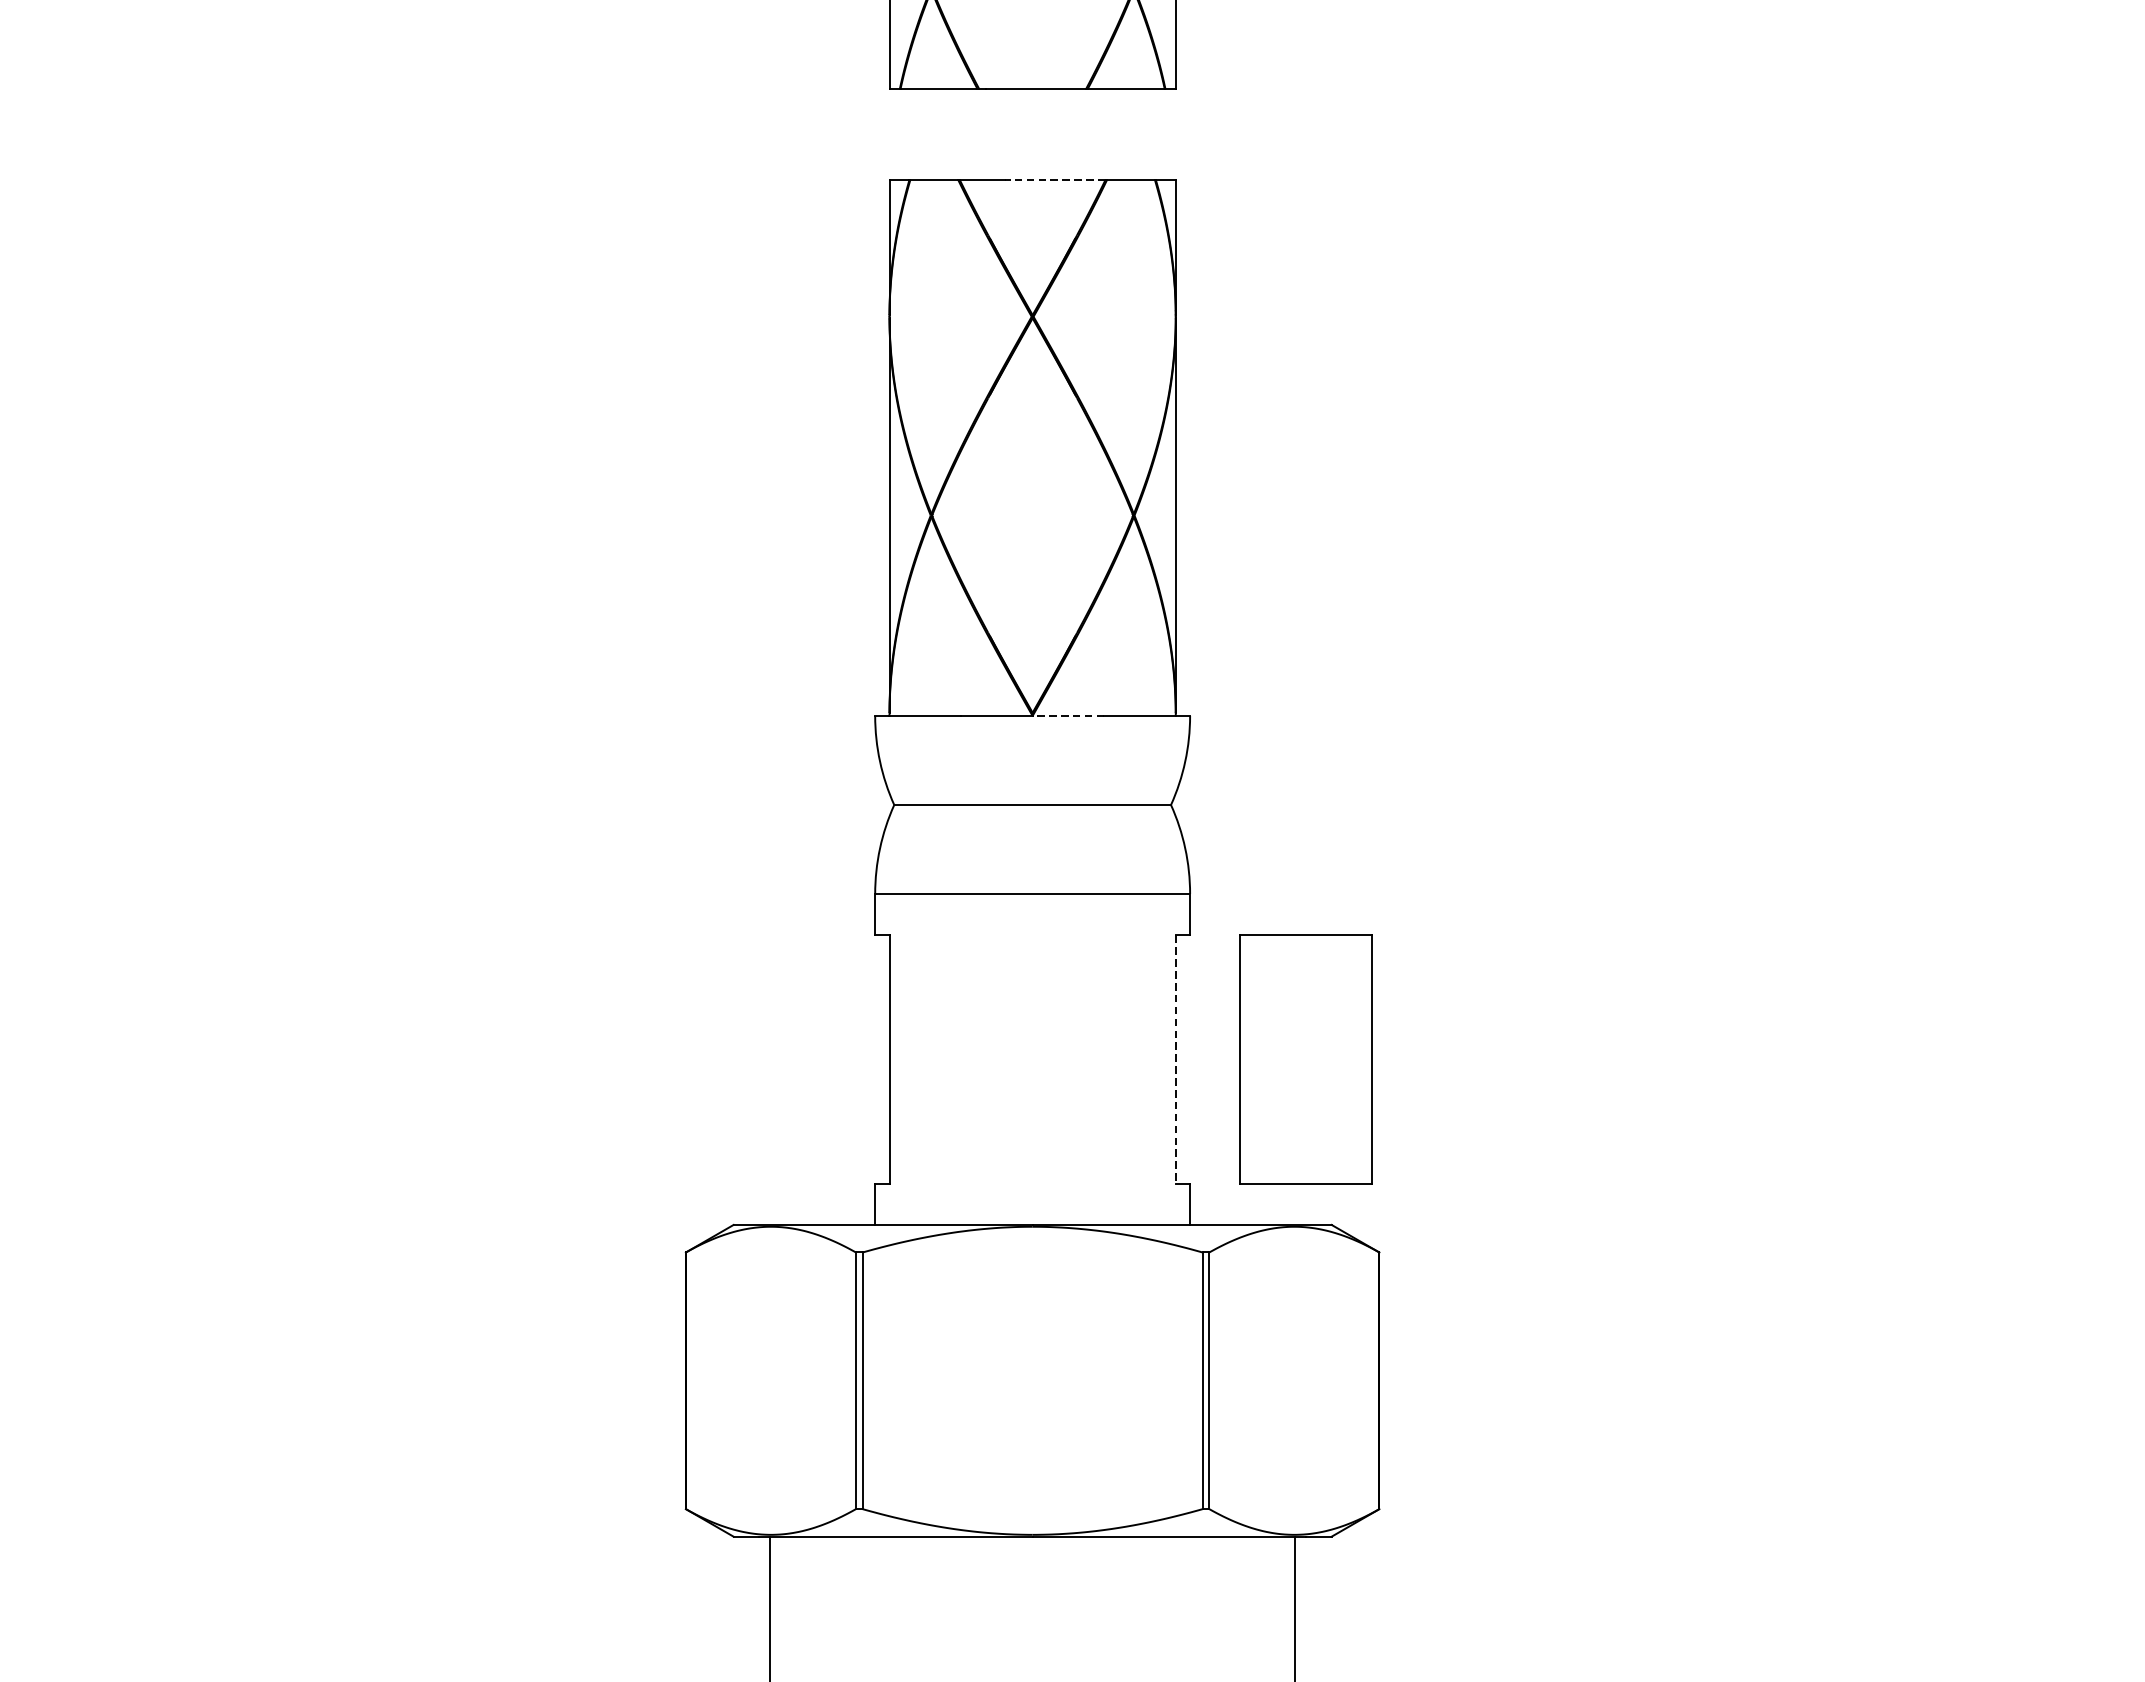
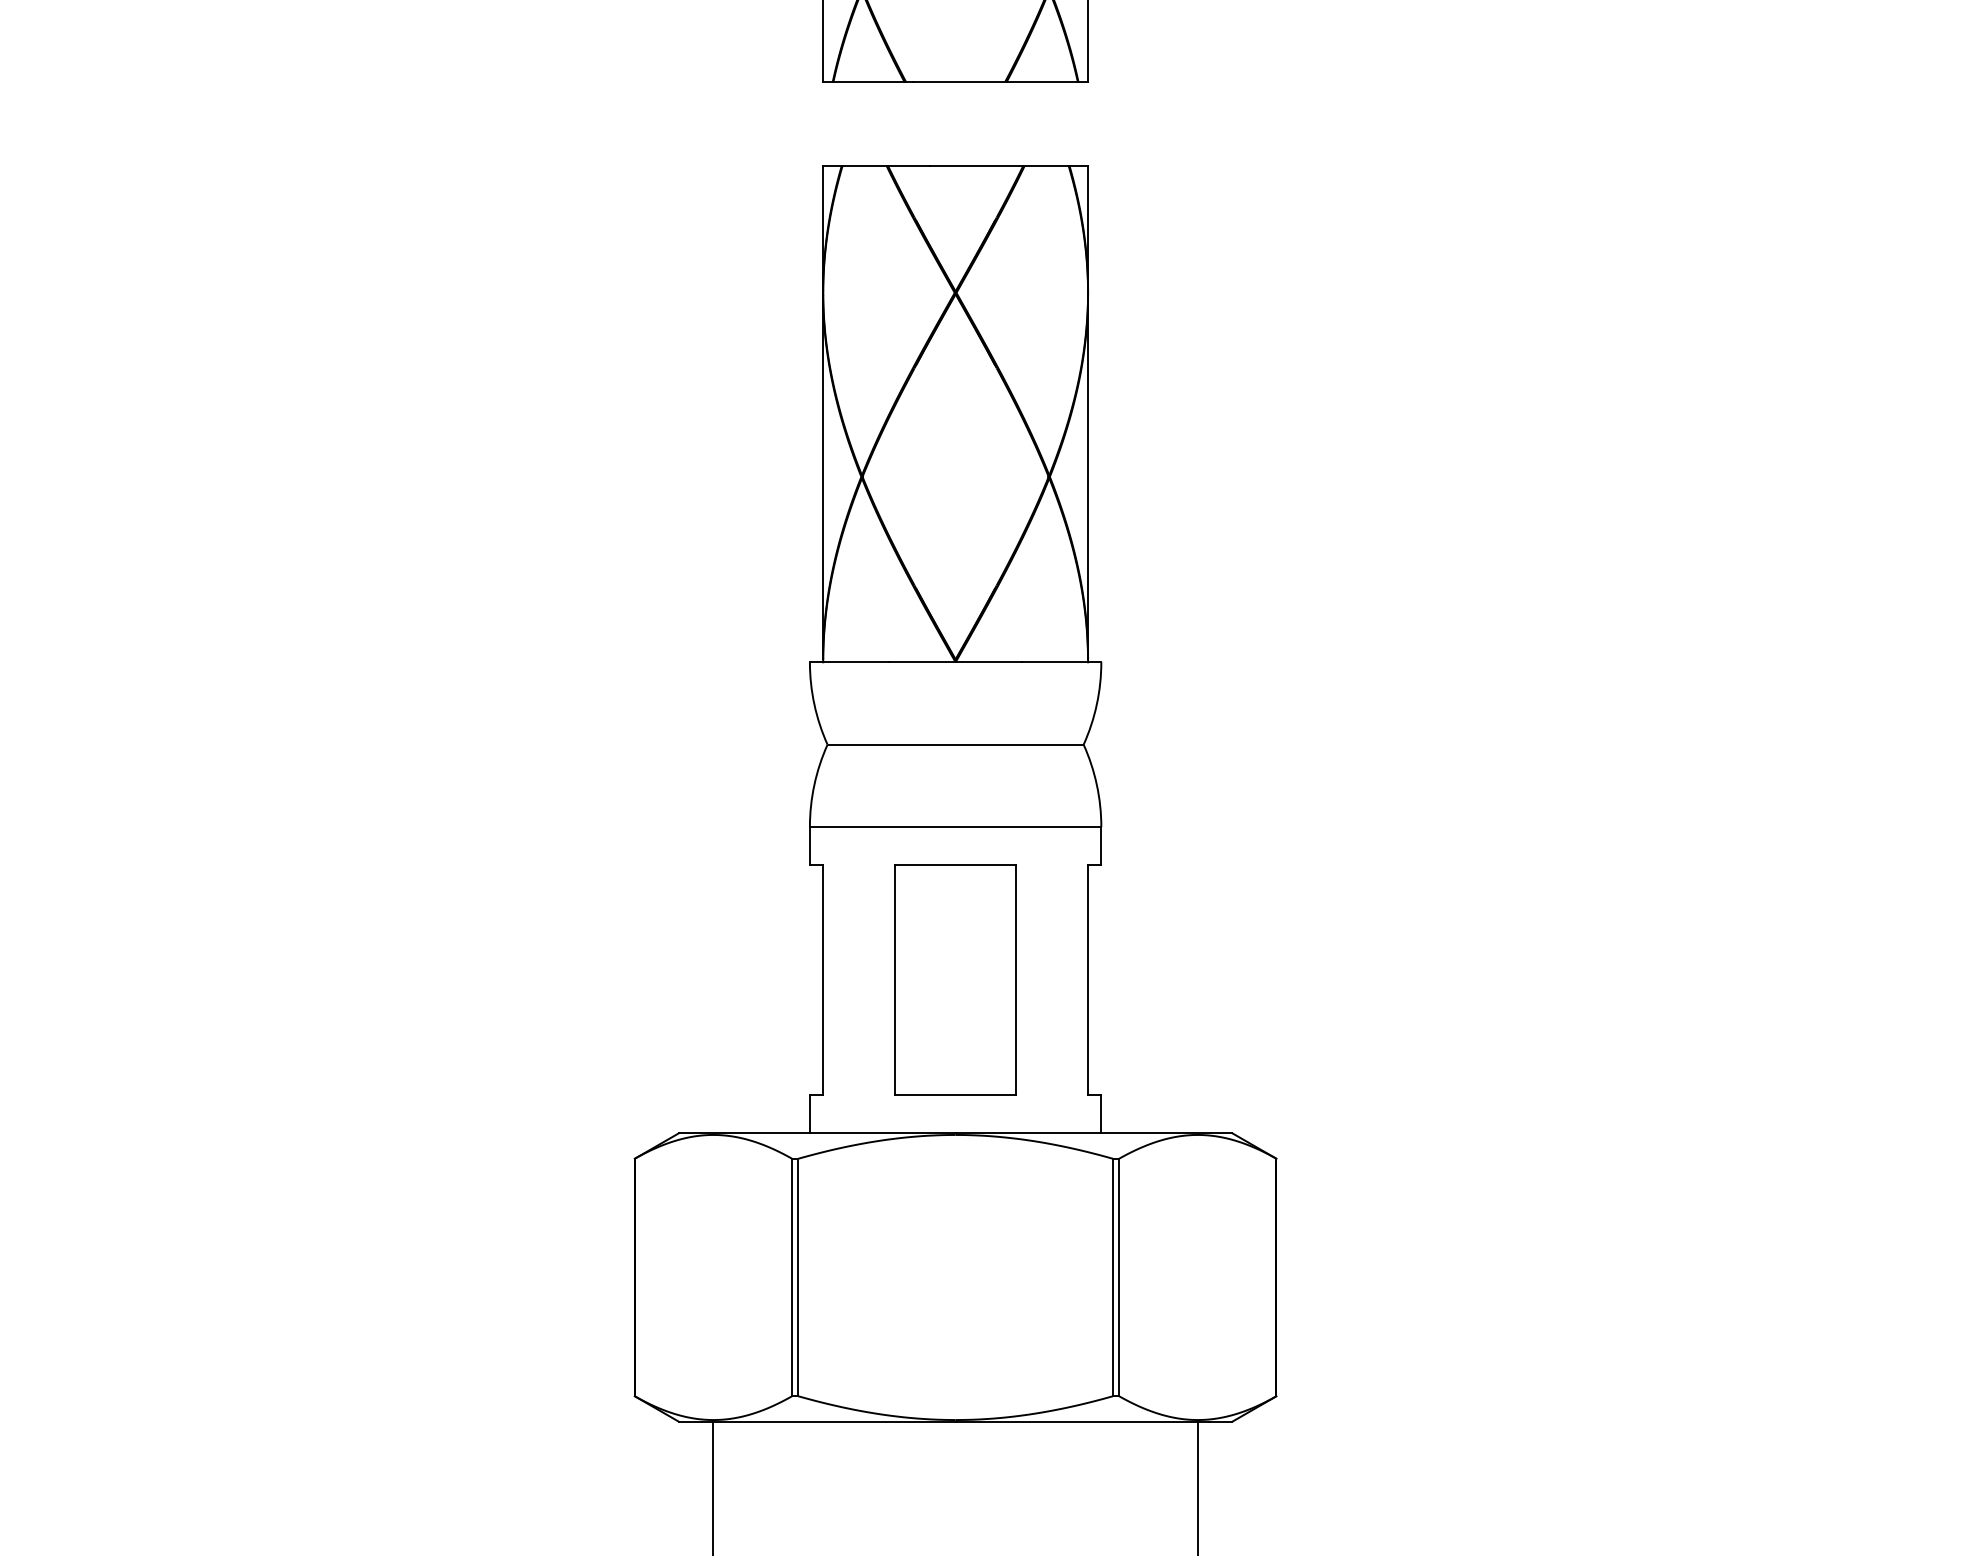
line: (1055, 180) -> (976, 166), dashed -> solid
line: (1068, 716) -> (988, 662), dashed -> solid
part: (1305, 1058) -> (955, 979), moved
line: (1176, 1059) -> (1088, 980), dashed -> solid

